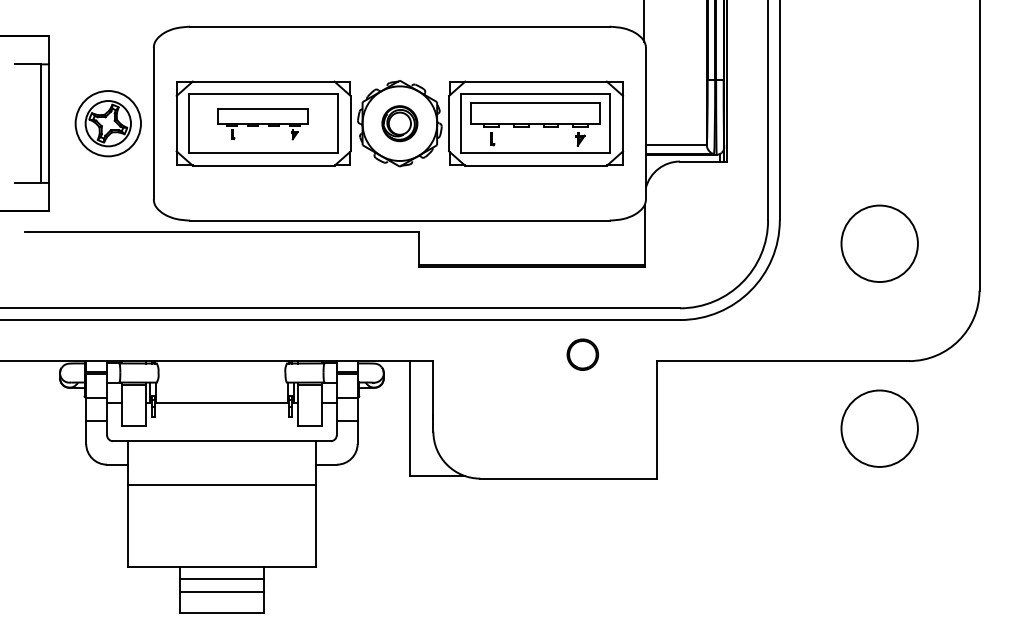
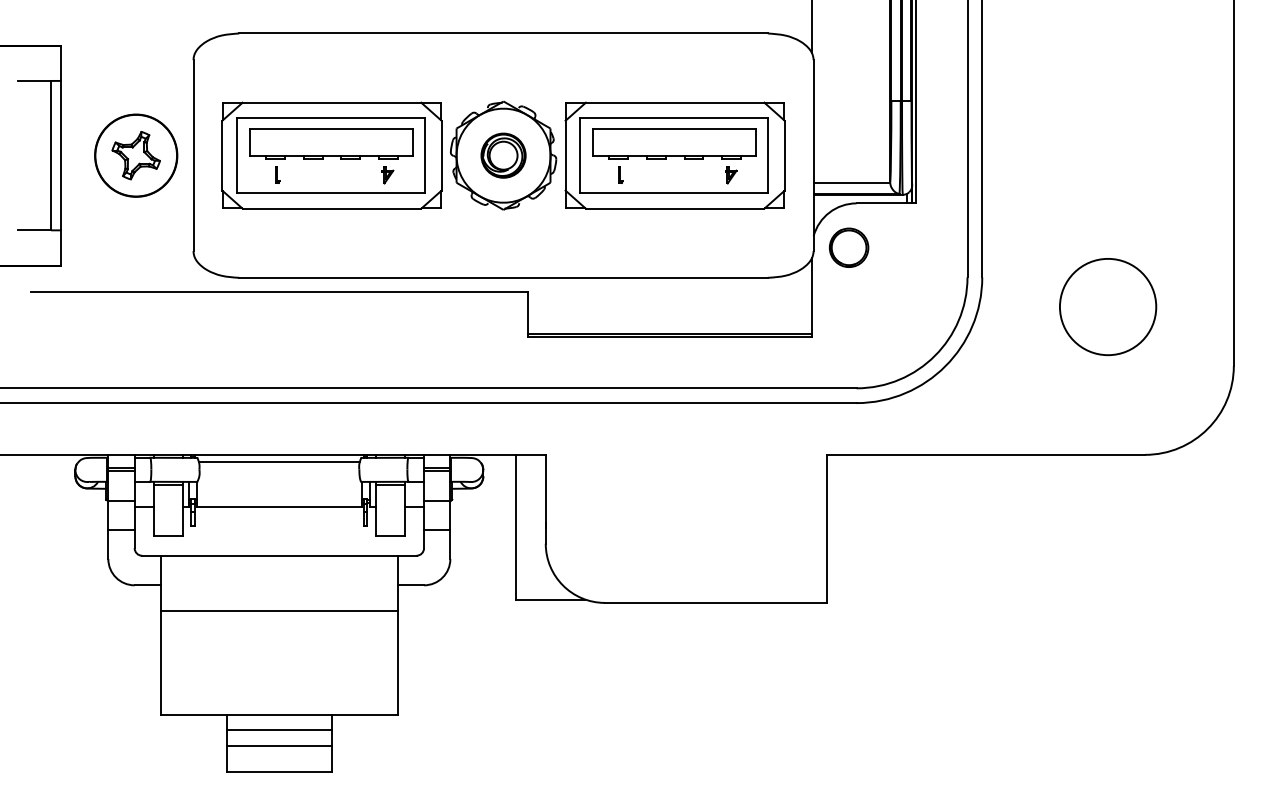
circle: (108, 123) -> (136, 155), size x1.43
part: (263, 124) -> (331, 156), size x1.43
part: (582, 354) -> (848, 247), moved
line: (221, 366) -> (278, 461), added
circle: (880, 429) -> (1108, 540), removed

